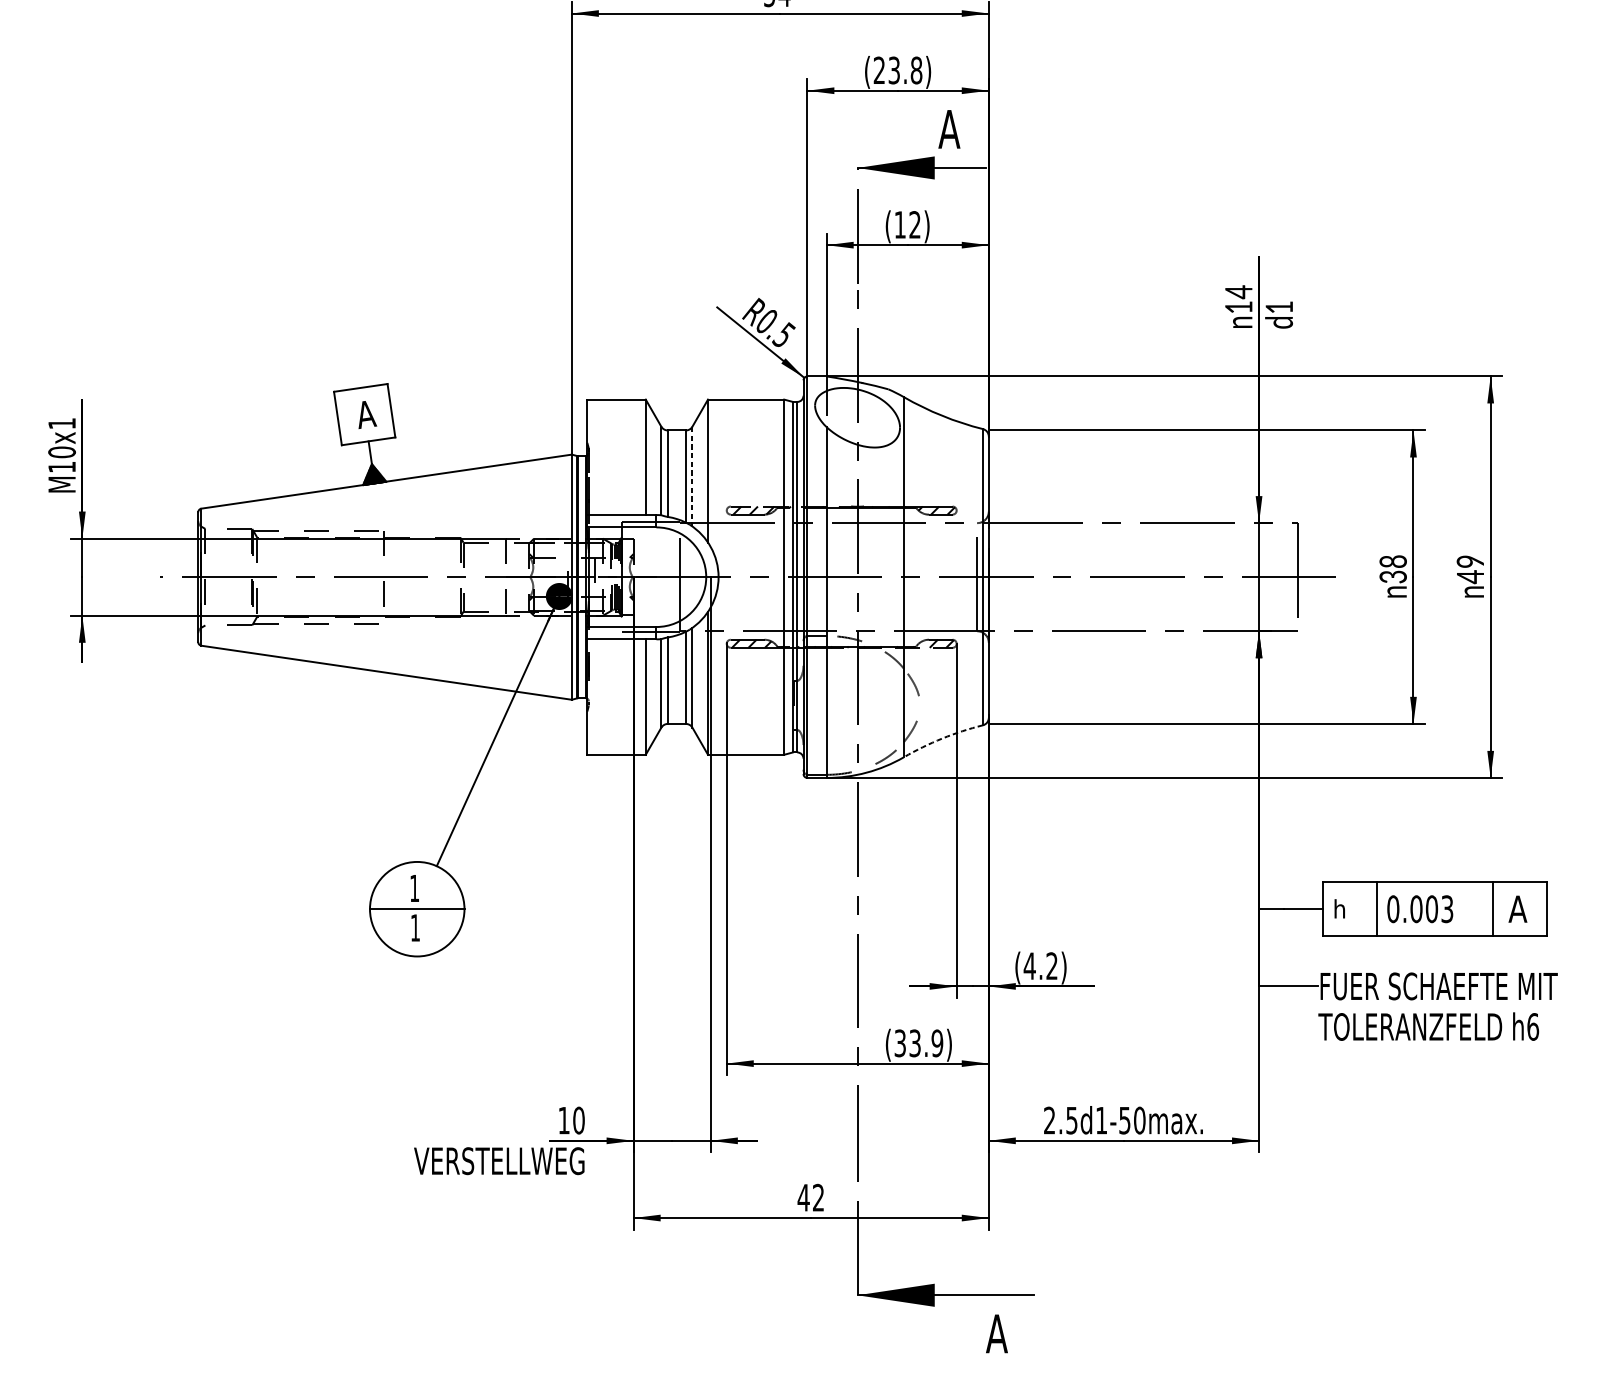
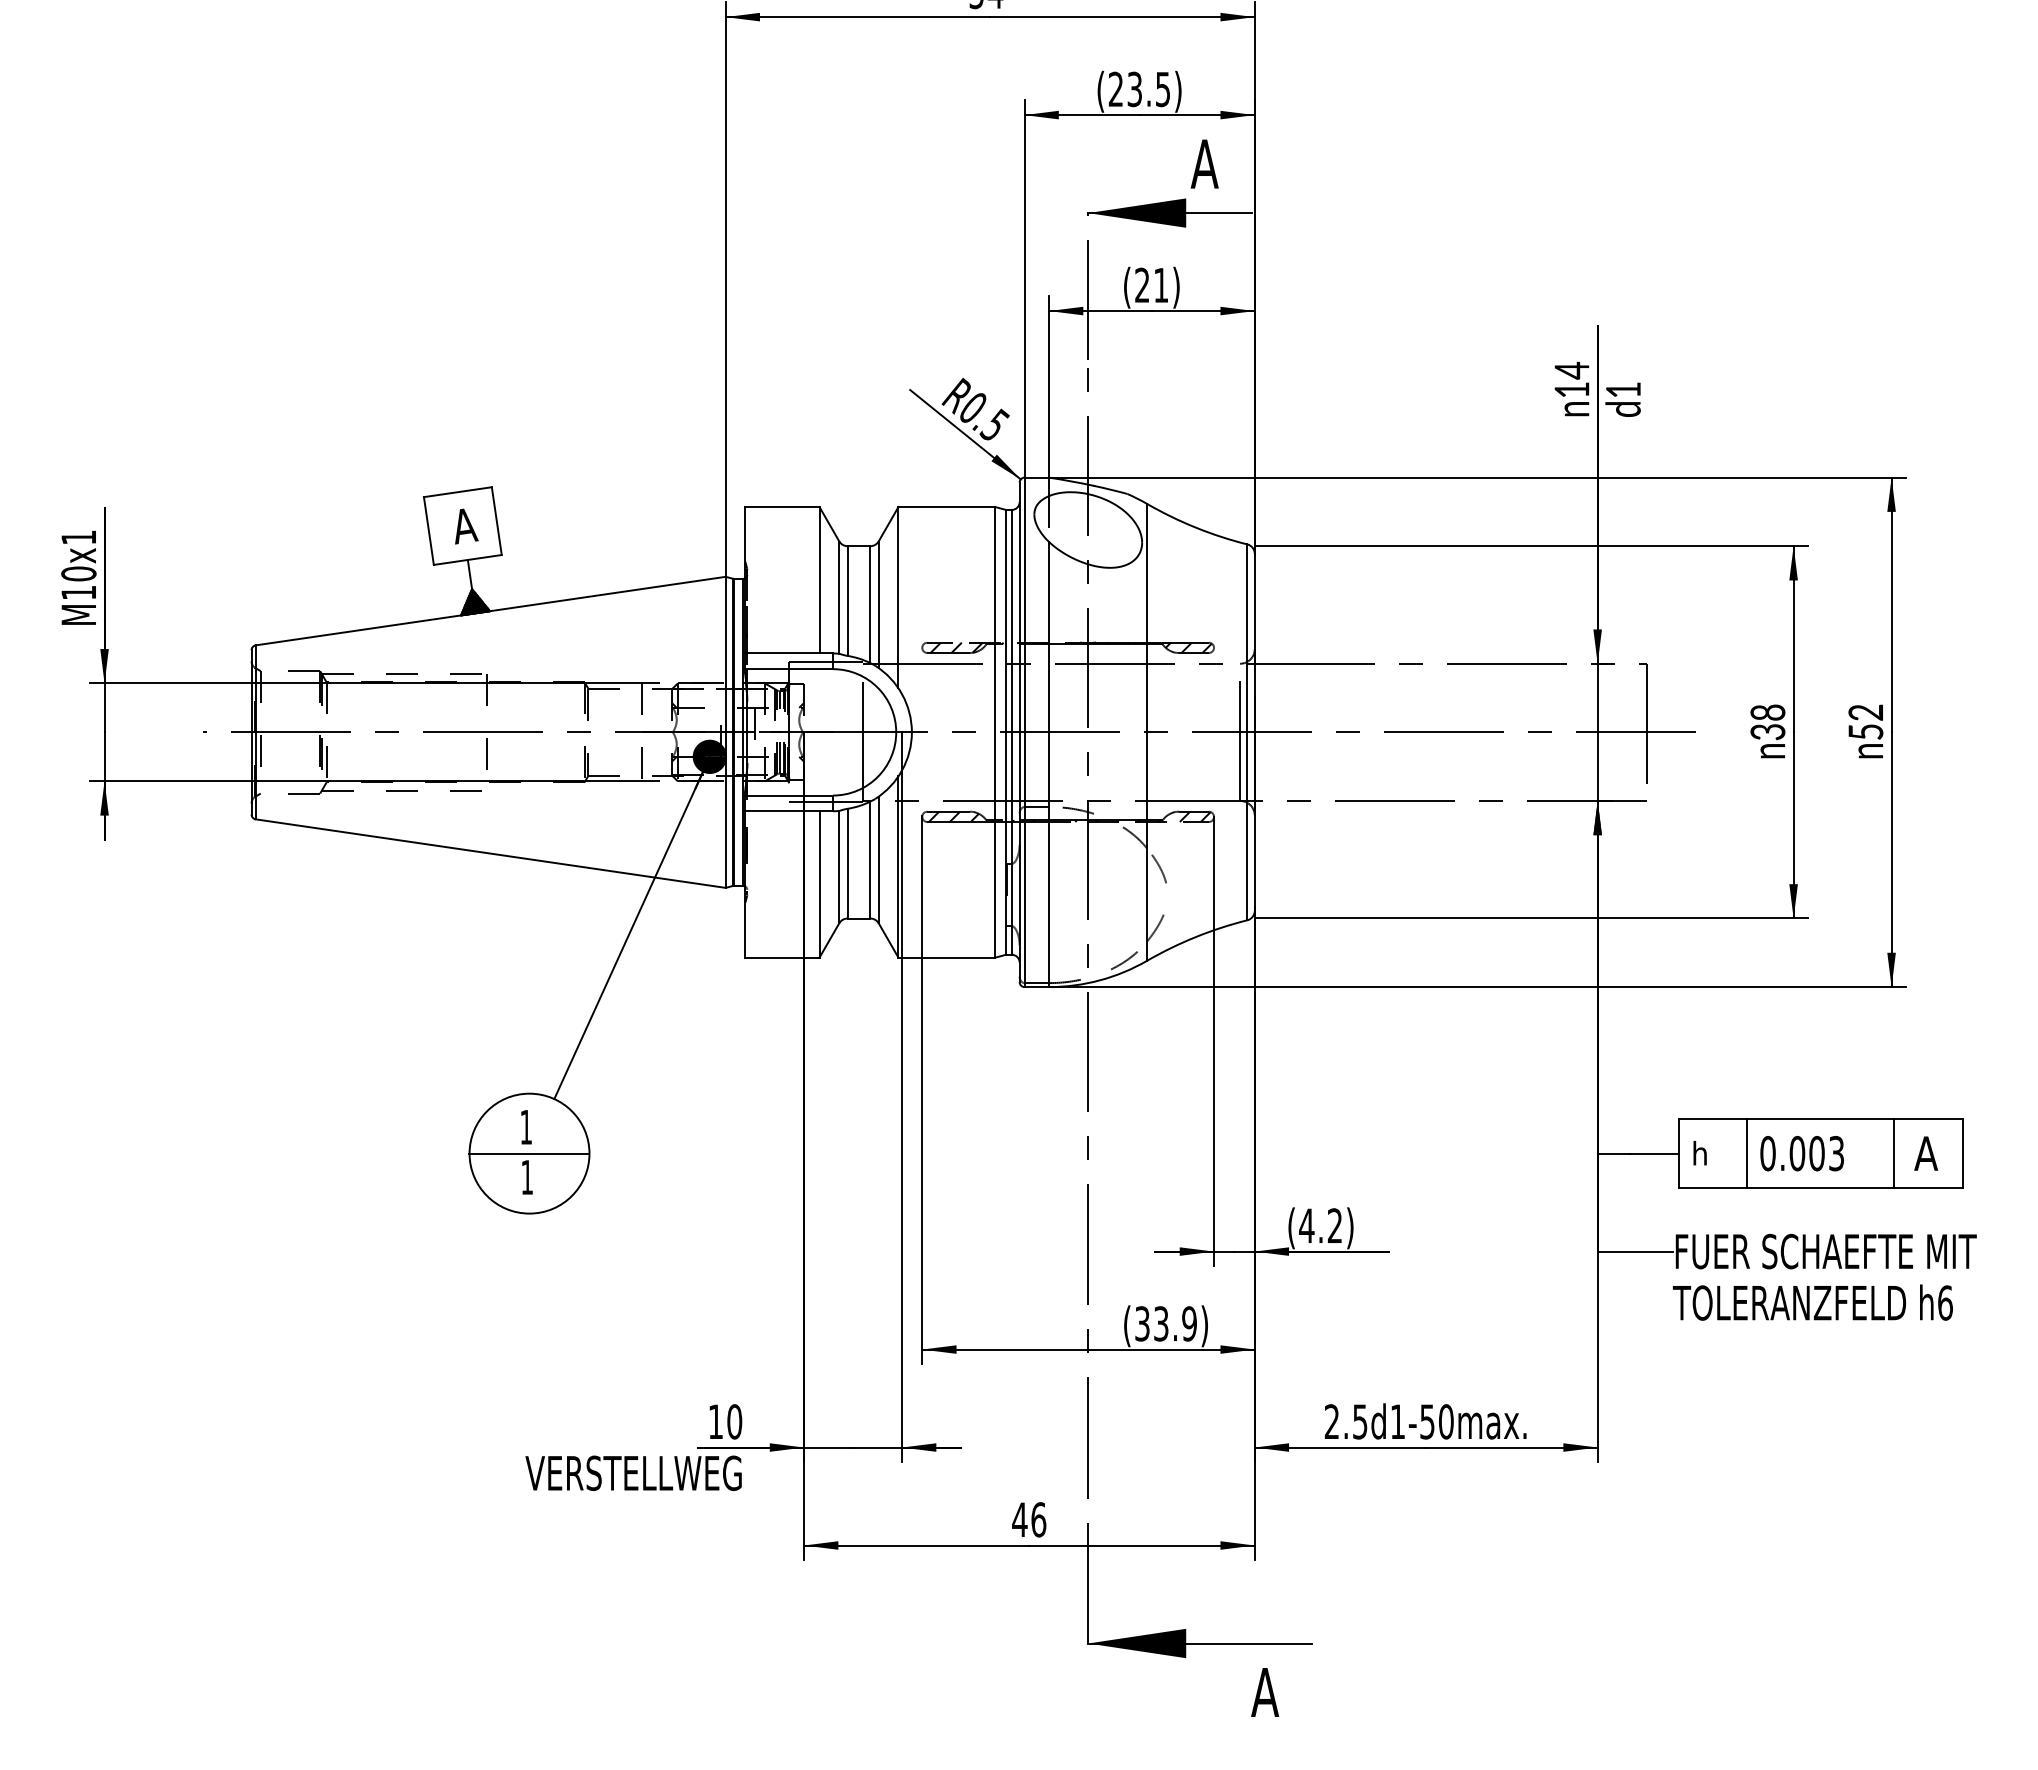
text: (916, 70) -> (1162, 89), (23.8) -> (23.5)
text: (907, 224) -> (1151, 284), (12) -> (21)
line: (692, 477) -> (878, 605), dashed -> solid
text: (1470, 569) -> (1865, 722), 49 -> 52
arc: (942, 738) -> (1195, 937), dashed -> solid
text: (818, 1197) -> (1038, 1519), 42 -> 46

